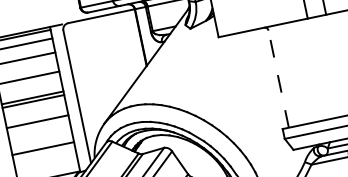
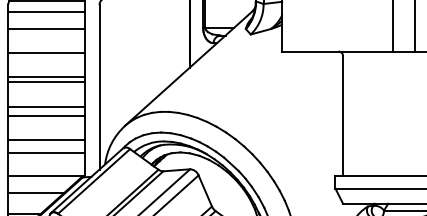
line: (278, 78) -> (343, 115), dashed -> solid
line: (39, 128) -> (46, 115), added
line: (45, 158) -> (46, 152), added

